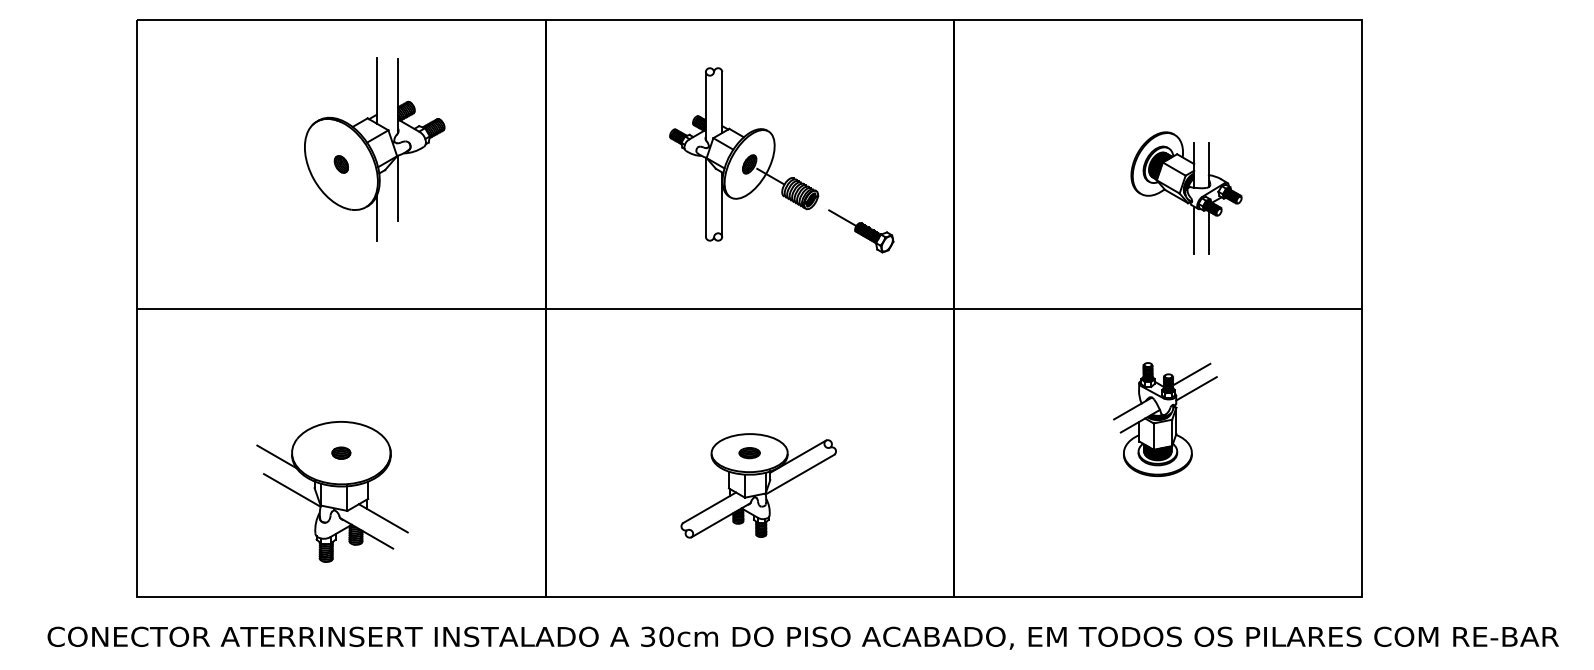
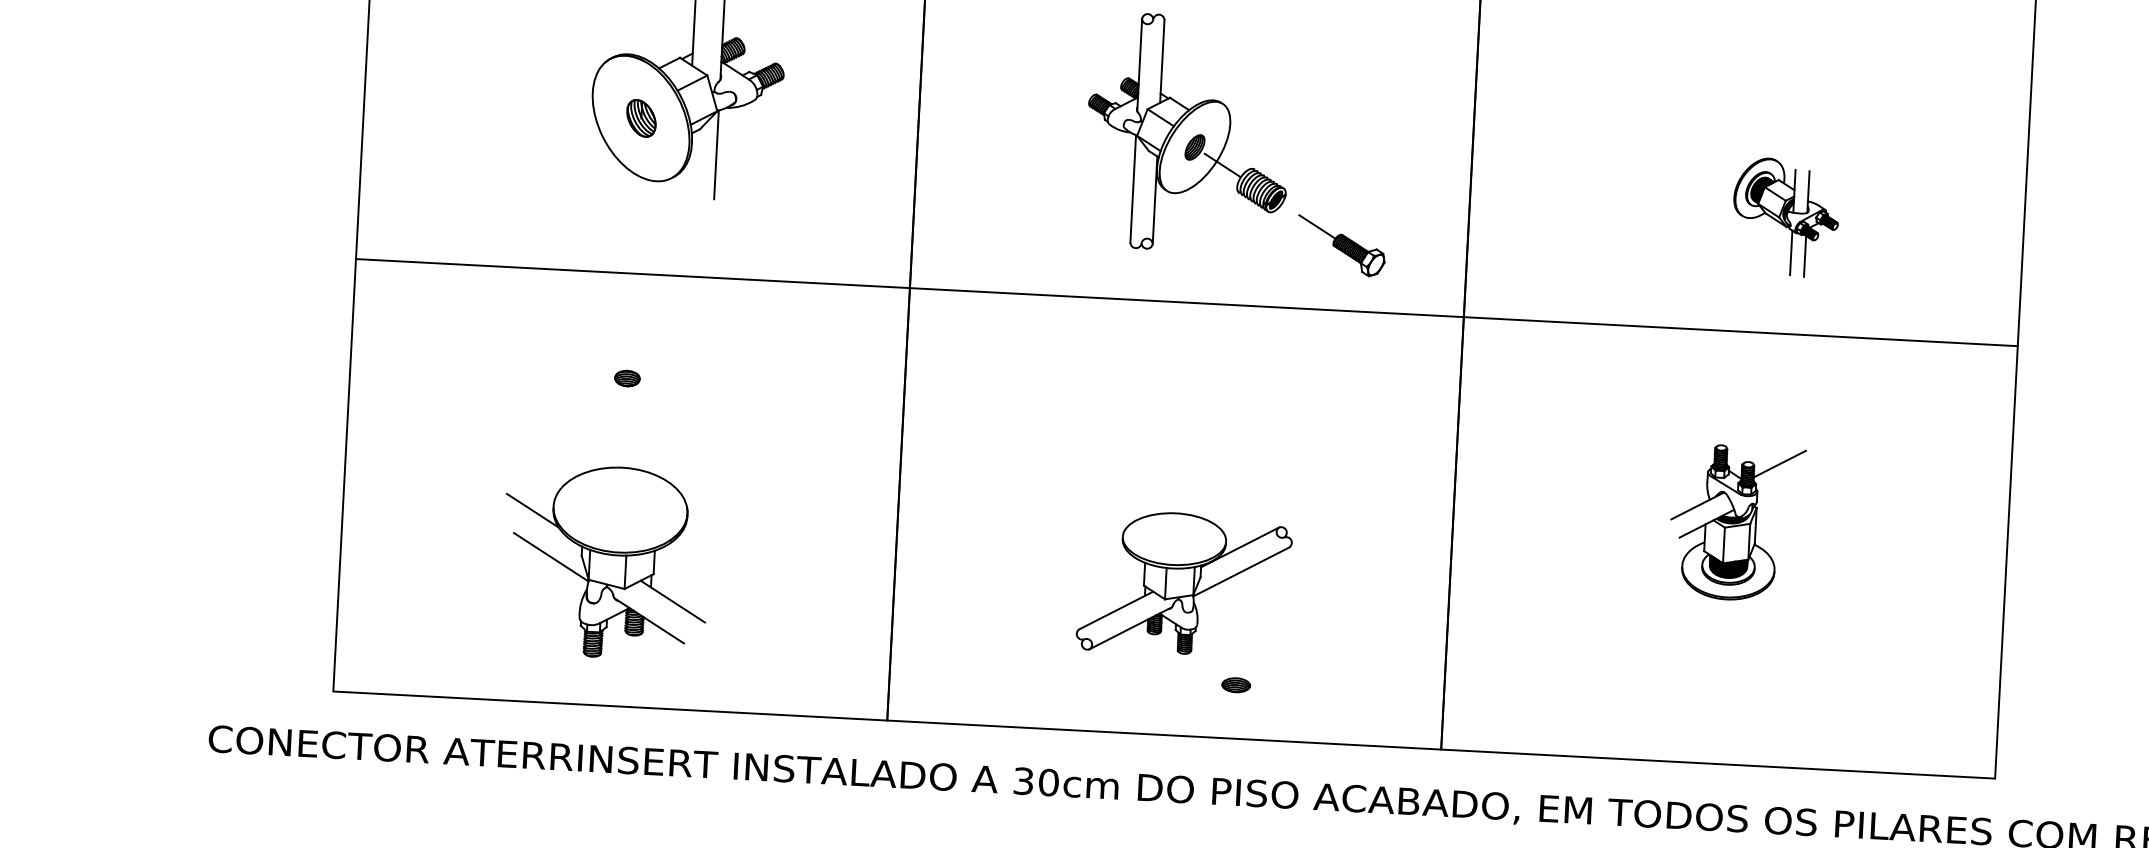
part: (340, 164) -> (639, 118), size x1.6
part: (1186, 192) -> (1785, 216), size x0.7
line: (376, 218) -> (684, 194), removed
line: (749, 308) -> (1186, 302), moved
line: (1196, 388) -> (1785, 483), removed
part: (341, 452) -> (627, 377), moved
part: (749, 453) -> (1235, 685), moved

